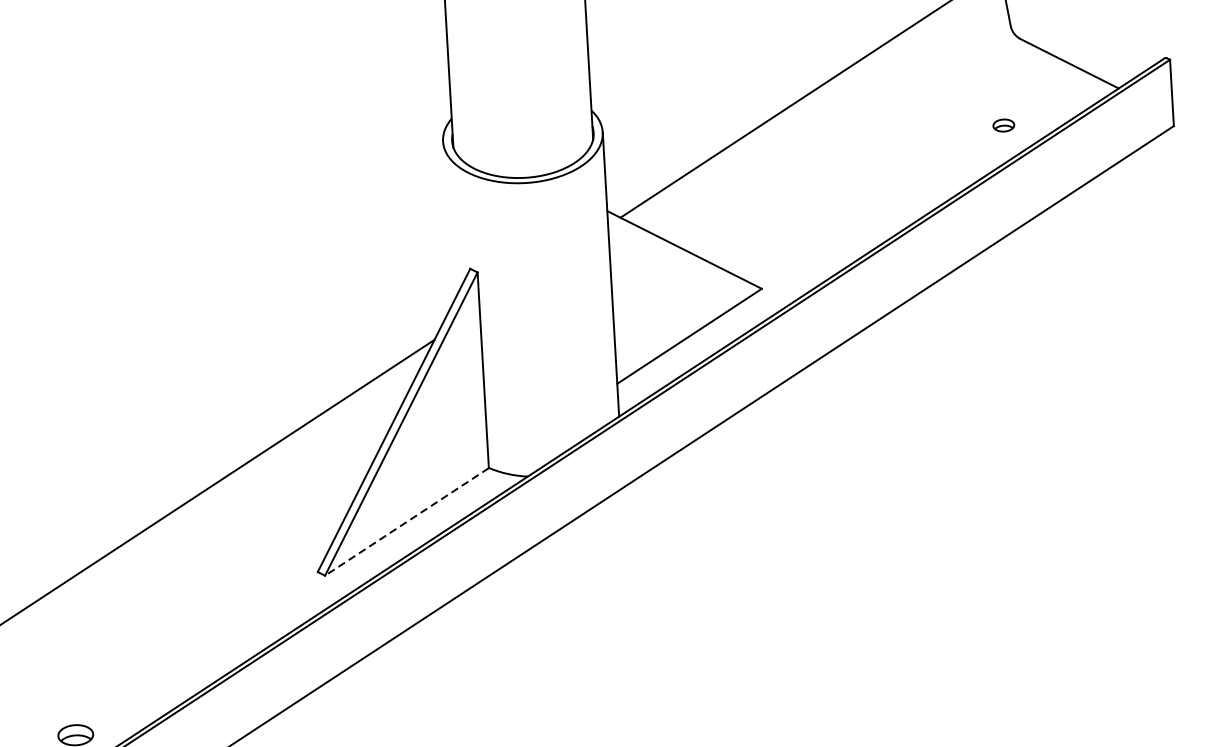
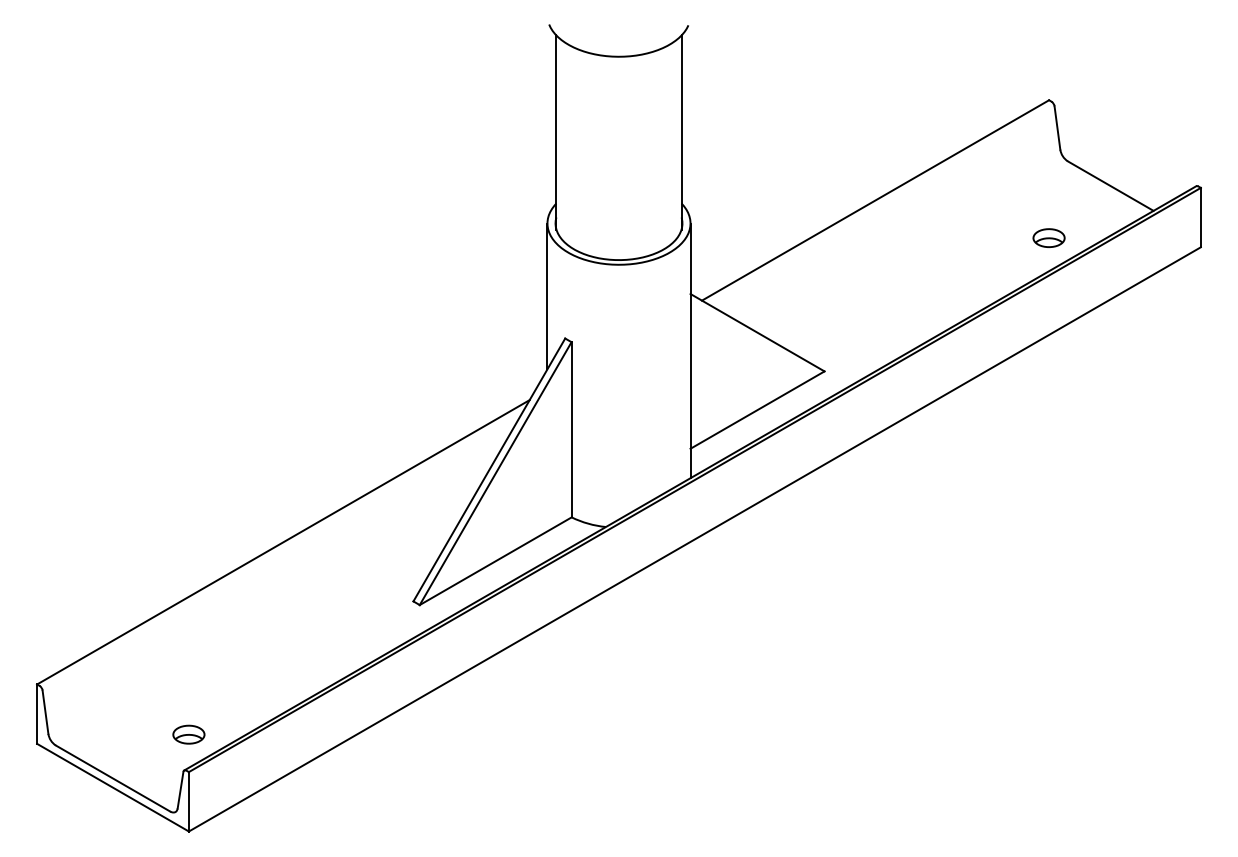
part: (1003, 124) -> (1048, 237), size x1.67
line: (447, 223) -> (547, 296), added
line: (406, 522) -> (495, 561), dashed -> solid

